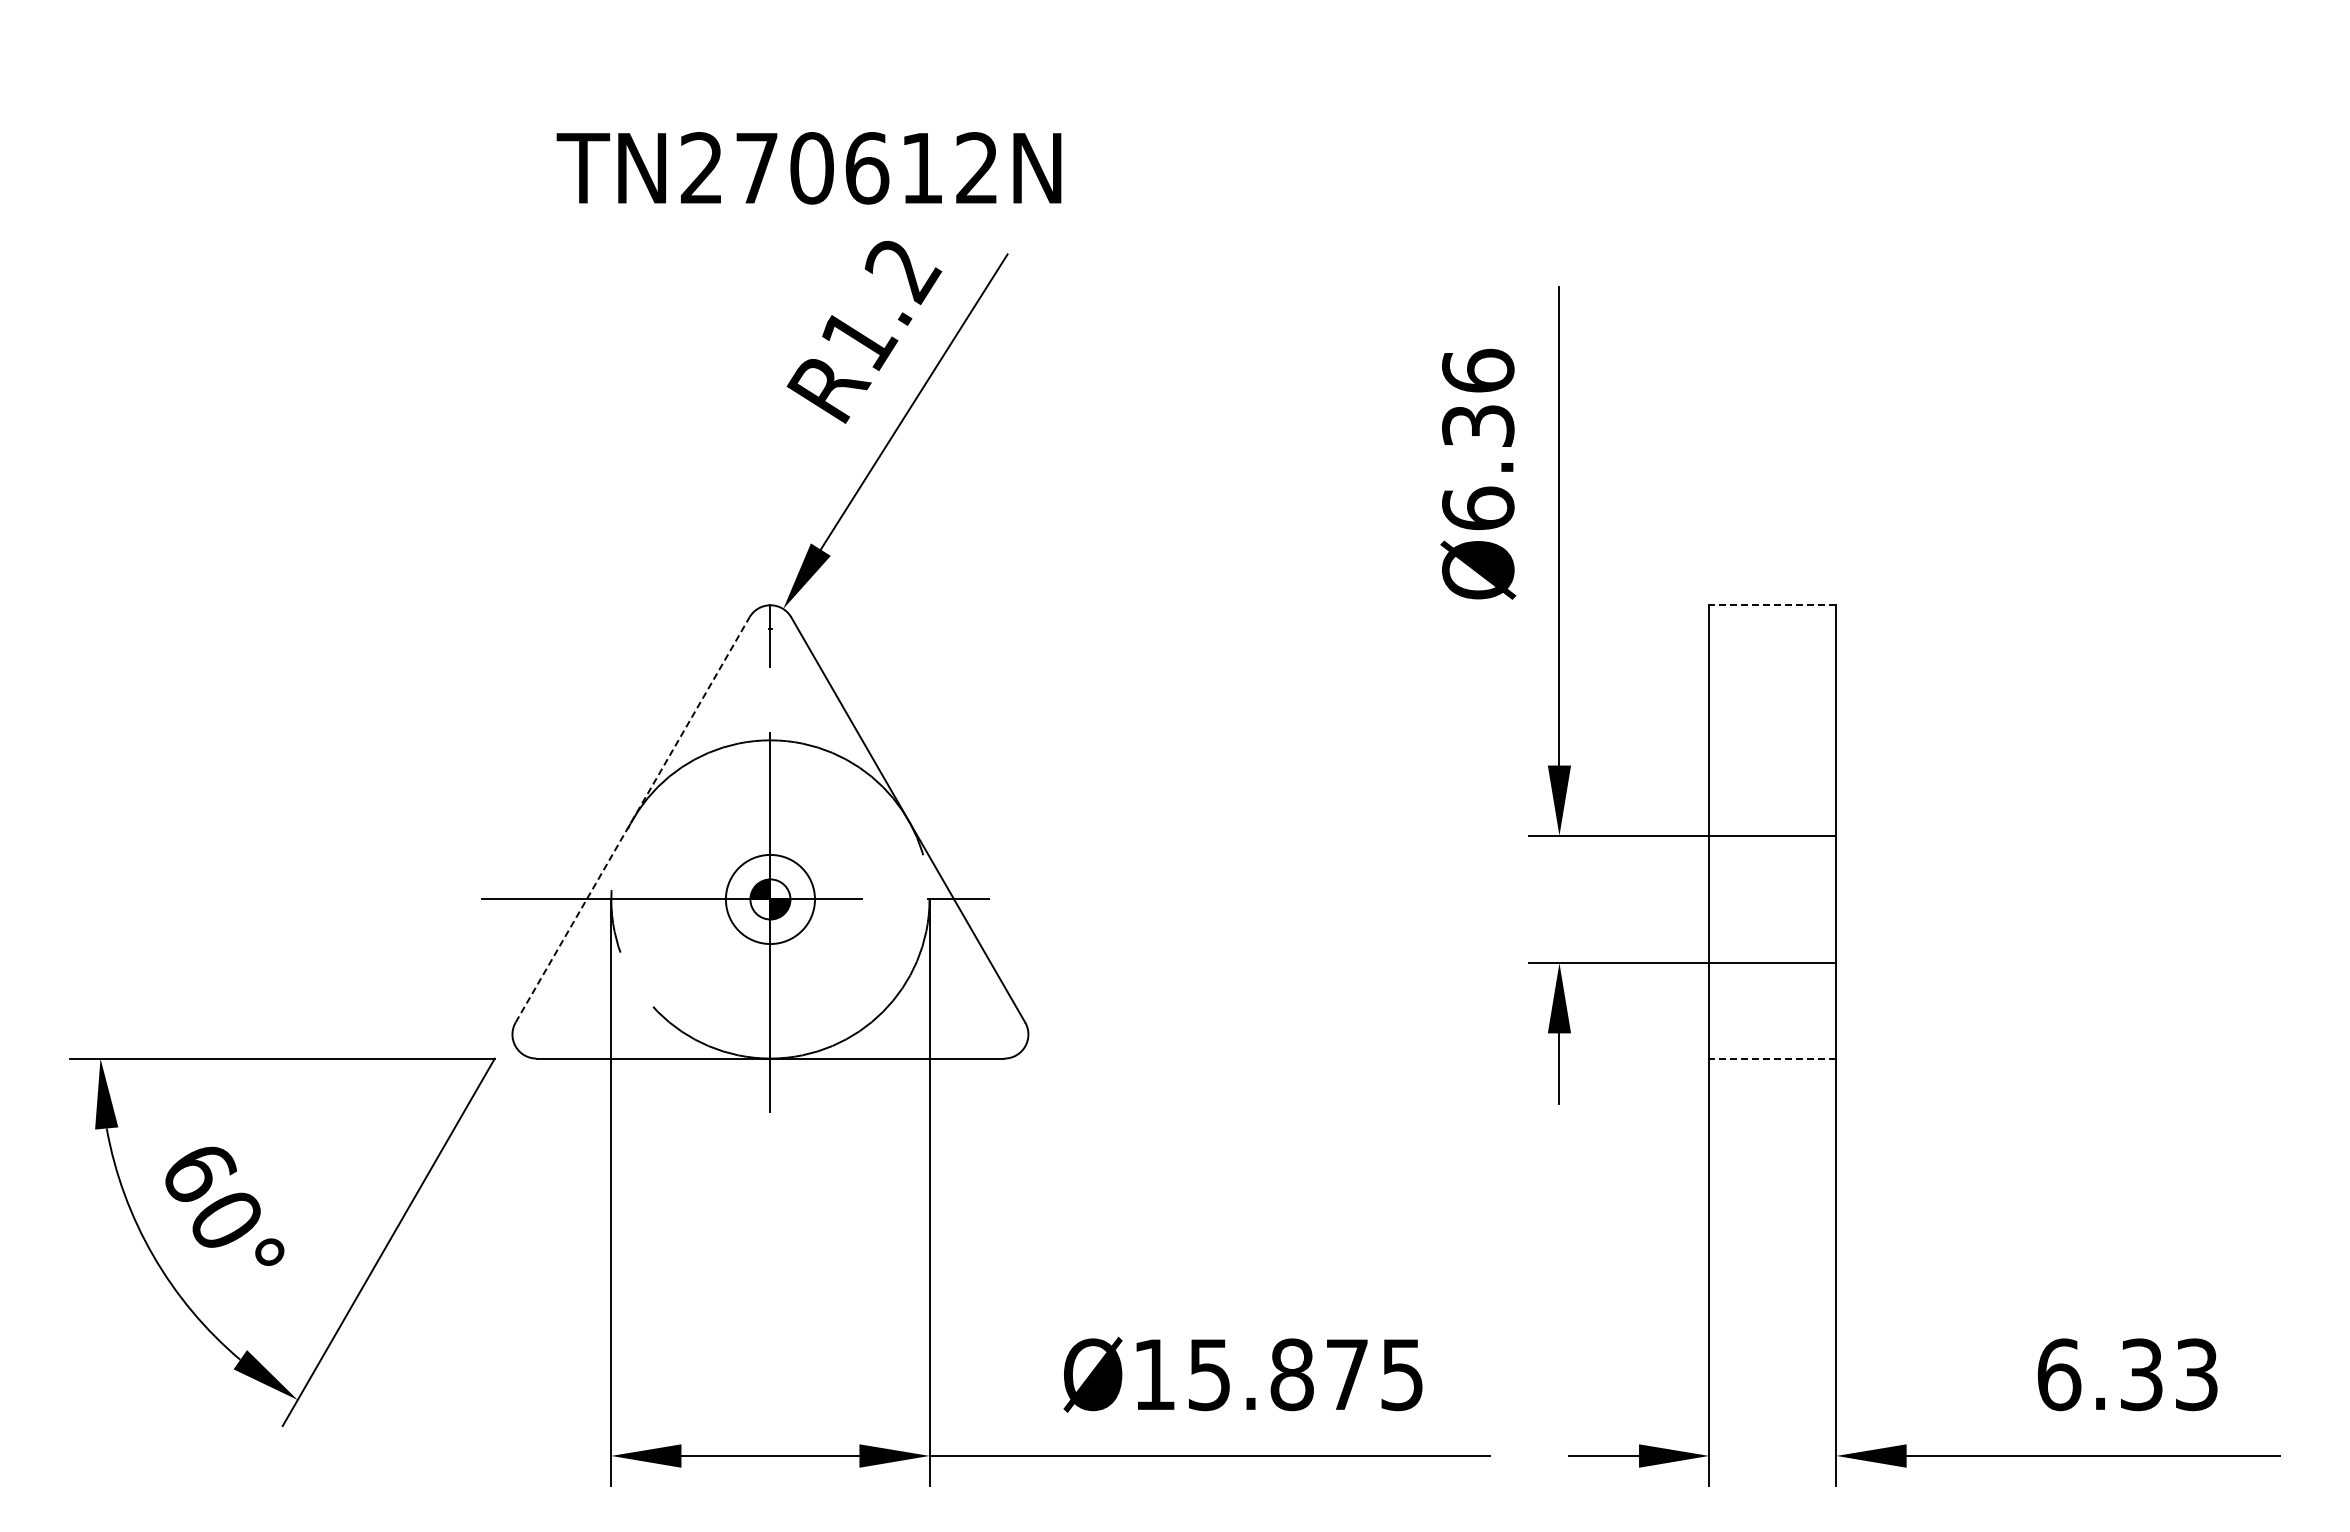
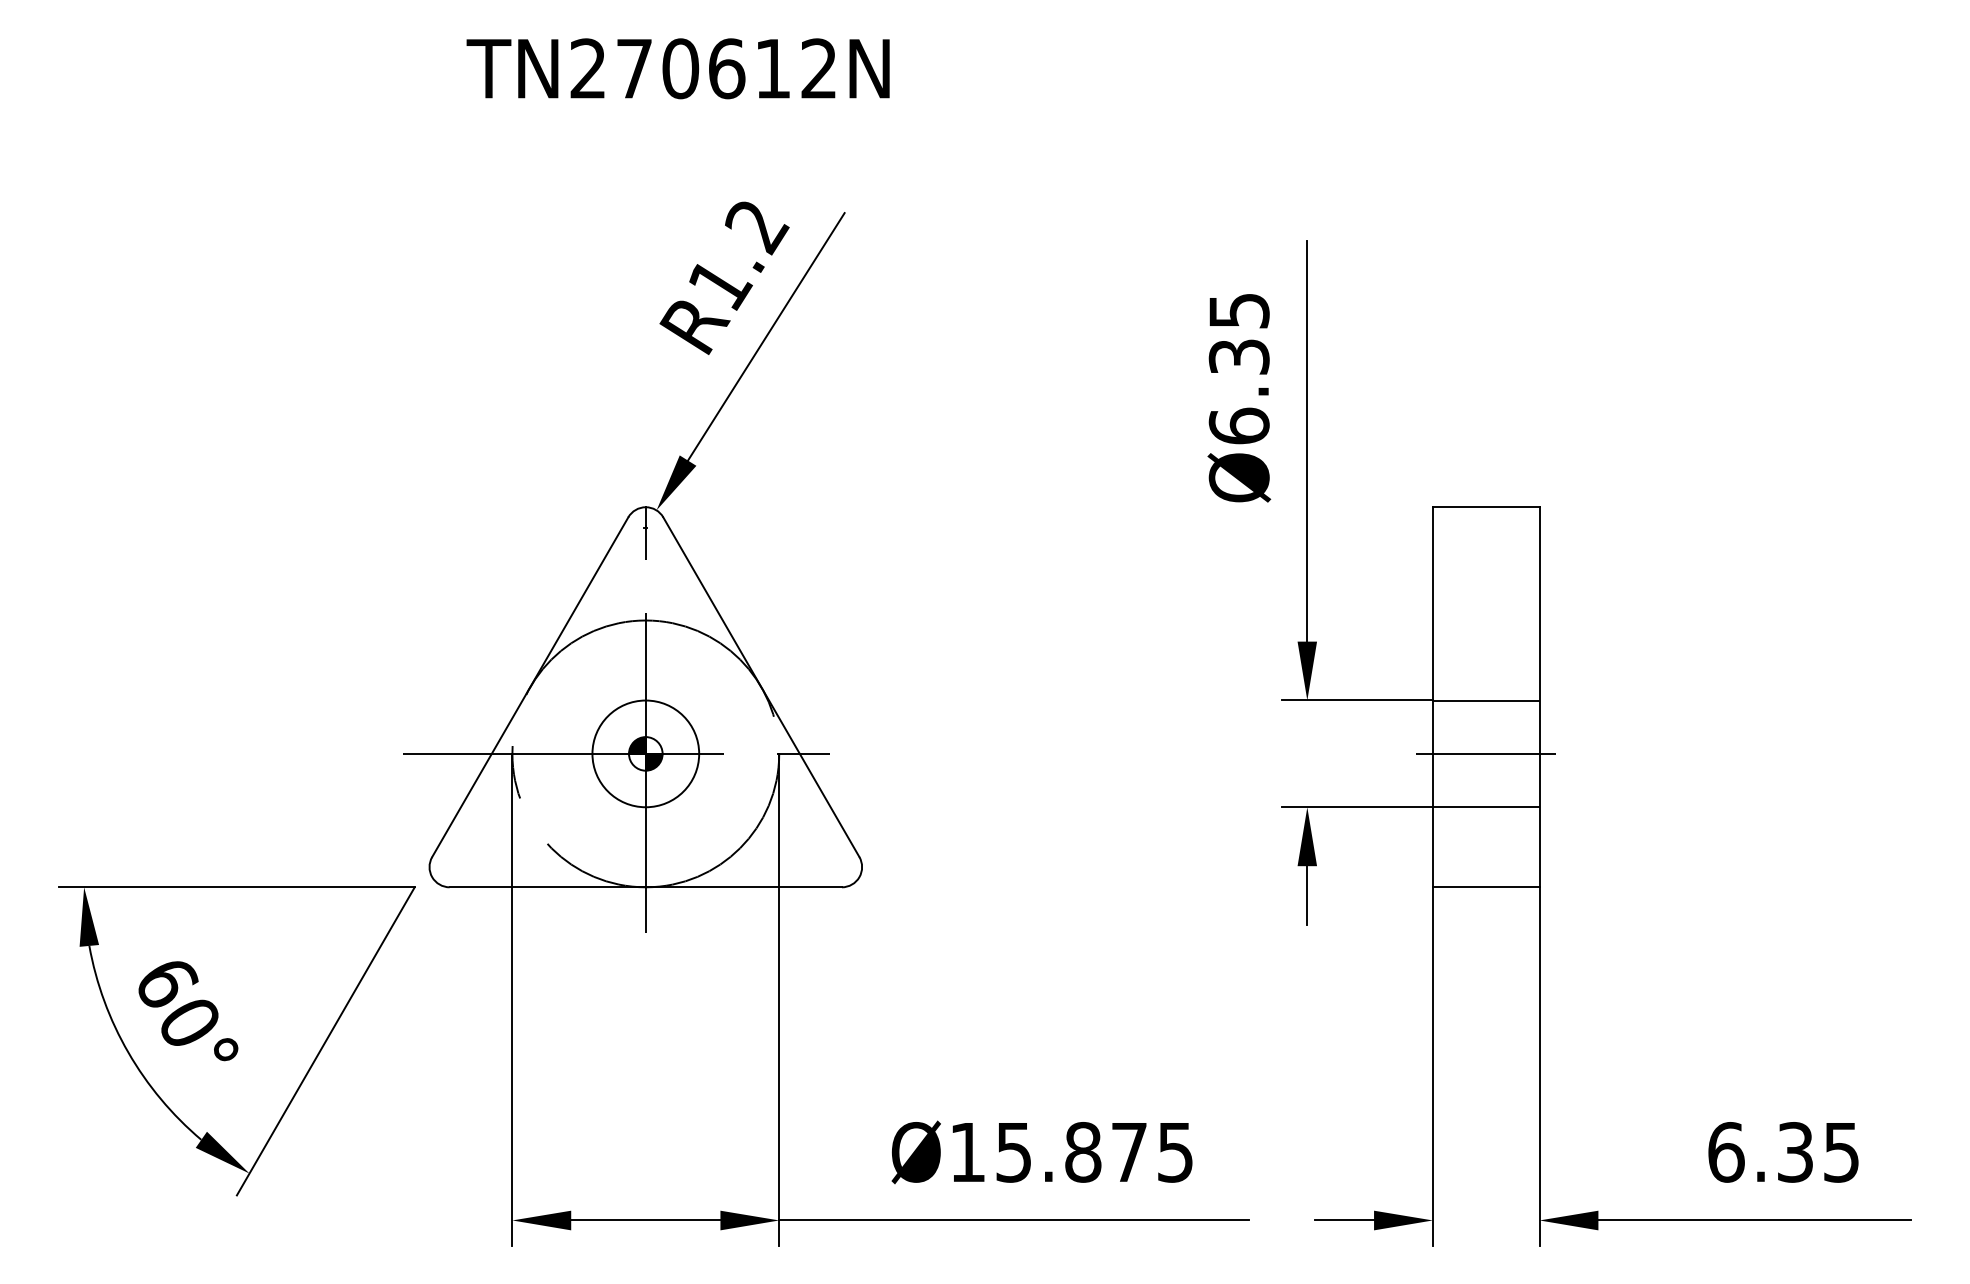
text: (808, 168) -> (677, 68), moved
text: (1478, 370) -> (1239, 310), Ø6.36 -> Ø6.35
line: (1772, 605) -> (1485, 507), dashed -> solid
line: (632, 819) -> (530, 686), dashed -> solid
circle: (770, 899) -> (645, 753), size x1.43
line: (1772, 899) -> (1485, 753), added
line: (1772, 1058) -> (1485, 887), dashed -> solid
text: (2196, 1374) -> (1841, 1152), 6.33 -> 6.35

